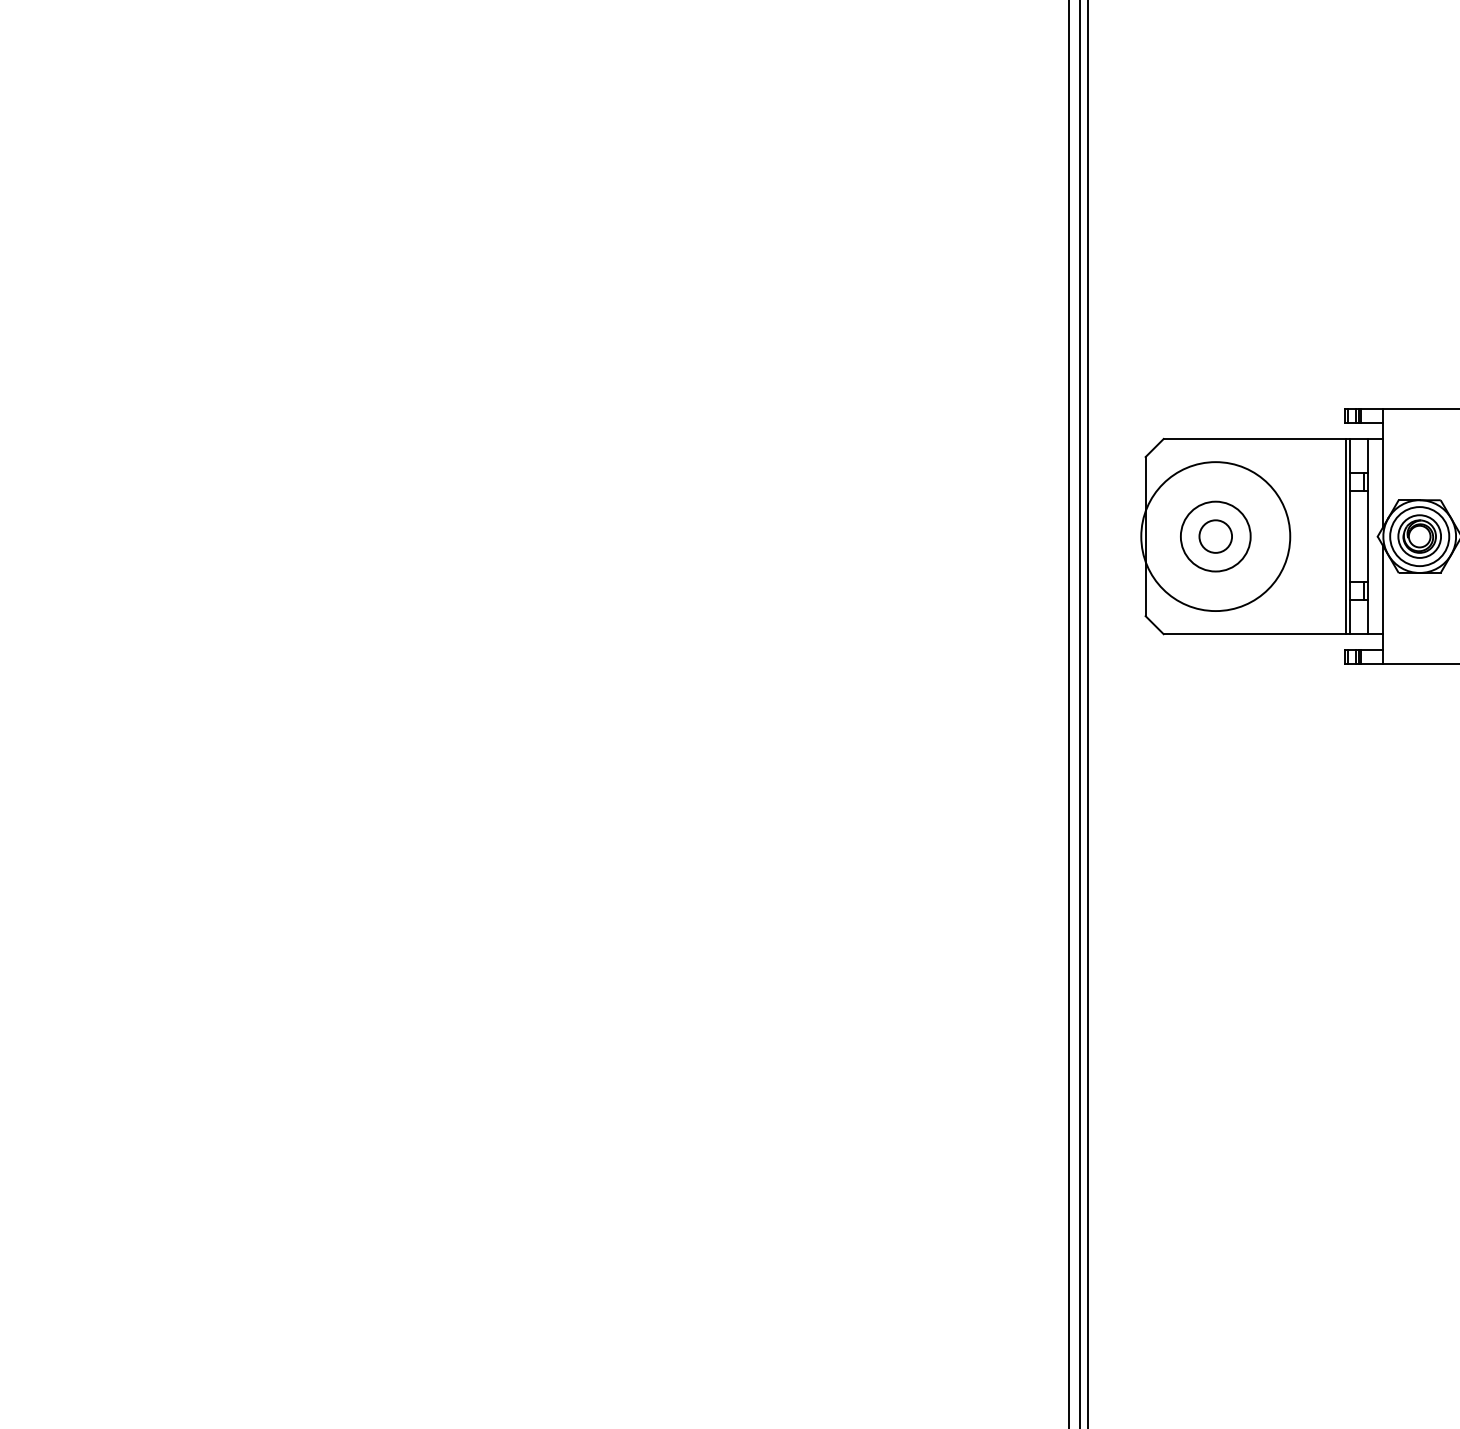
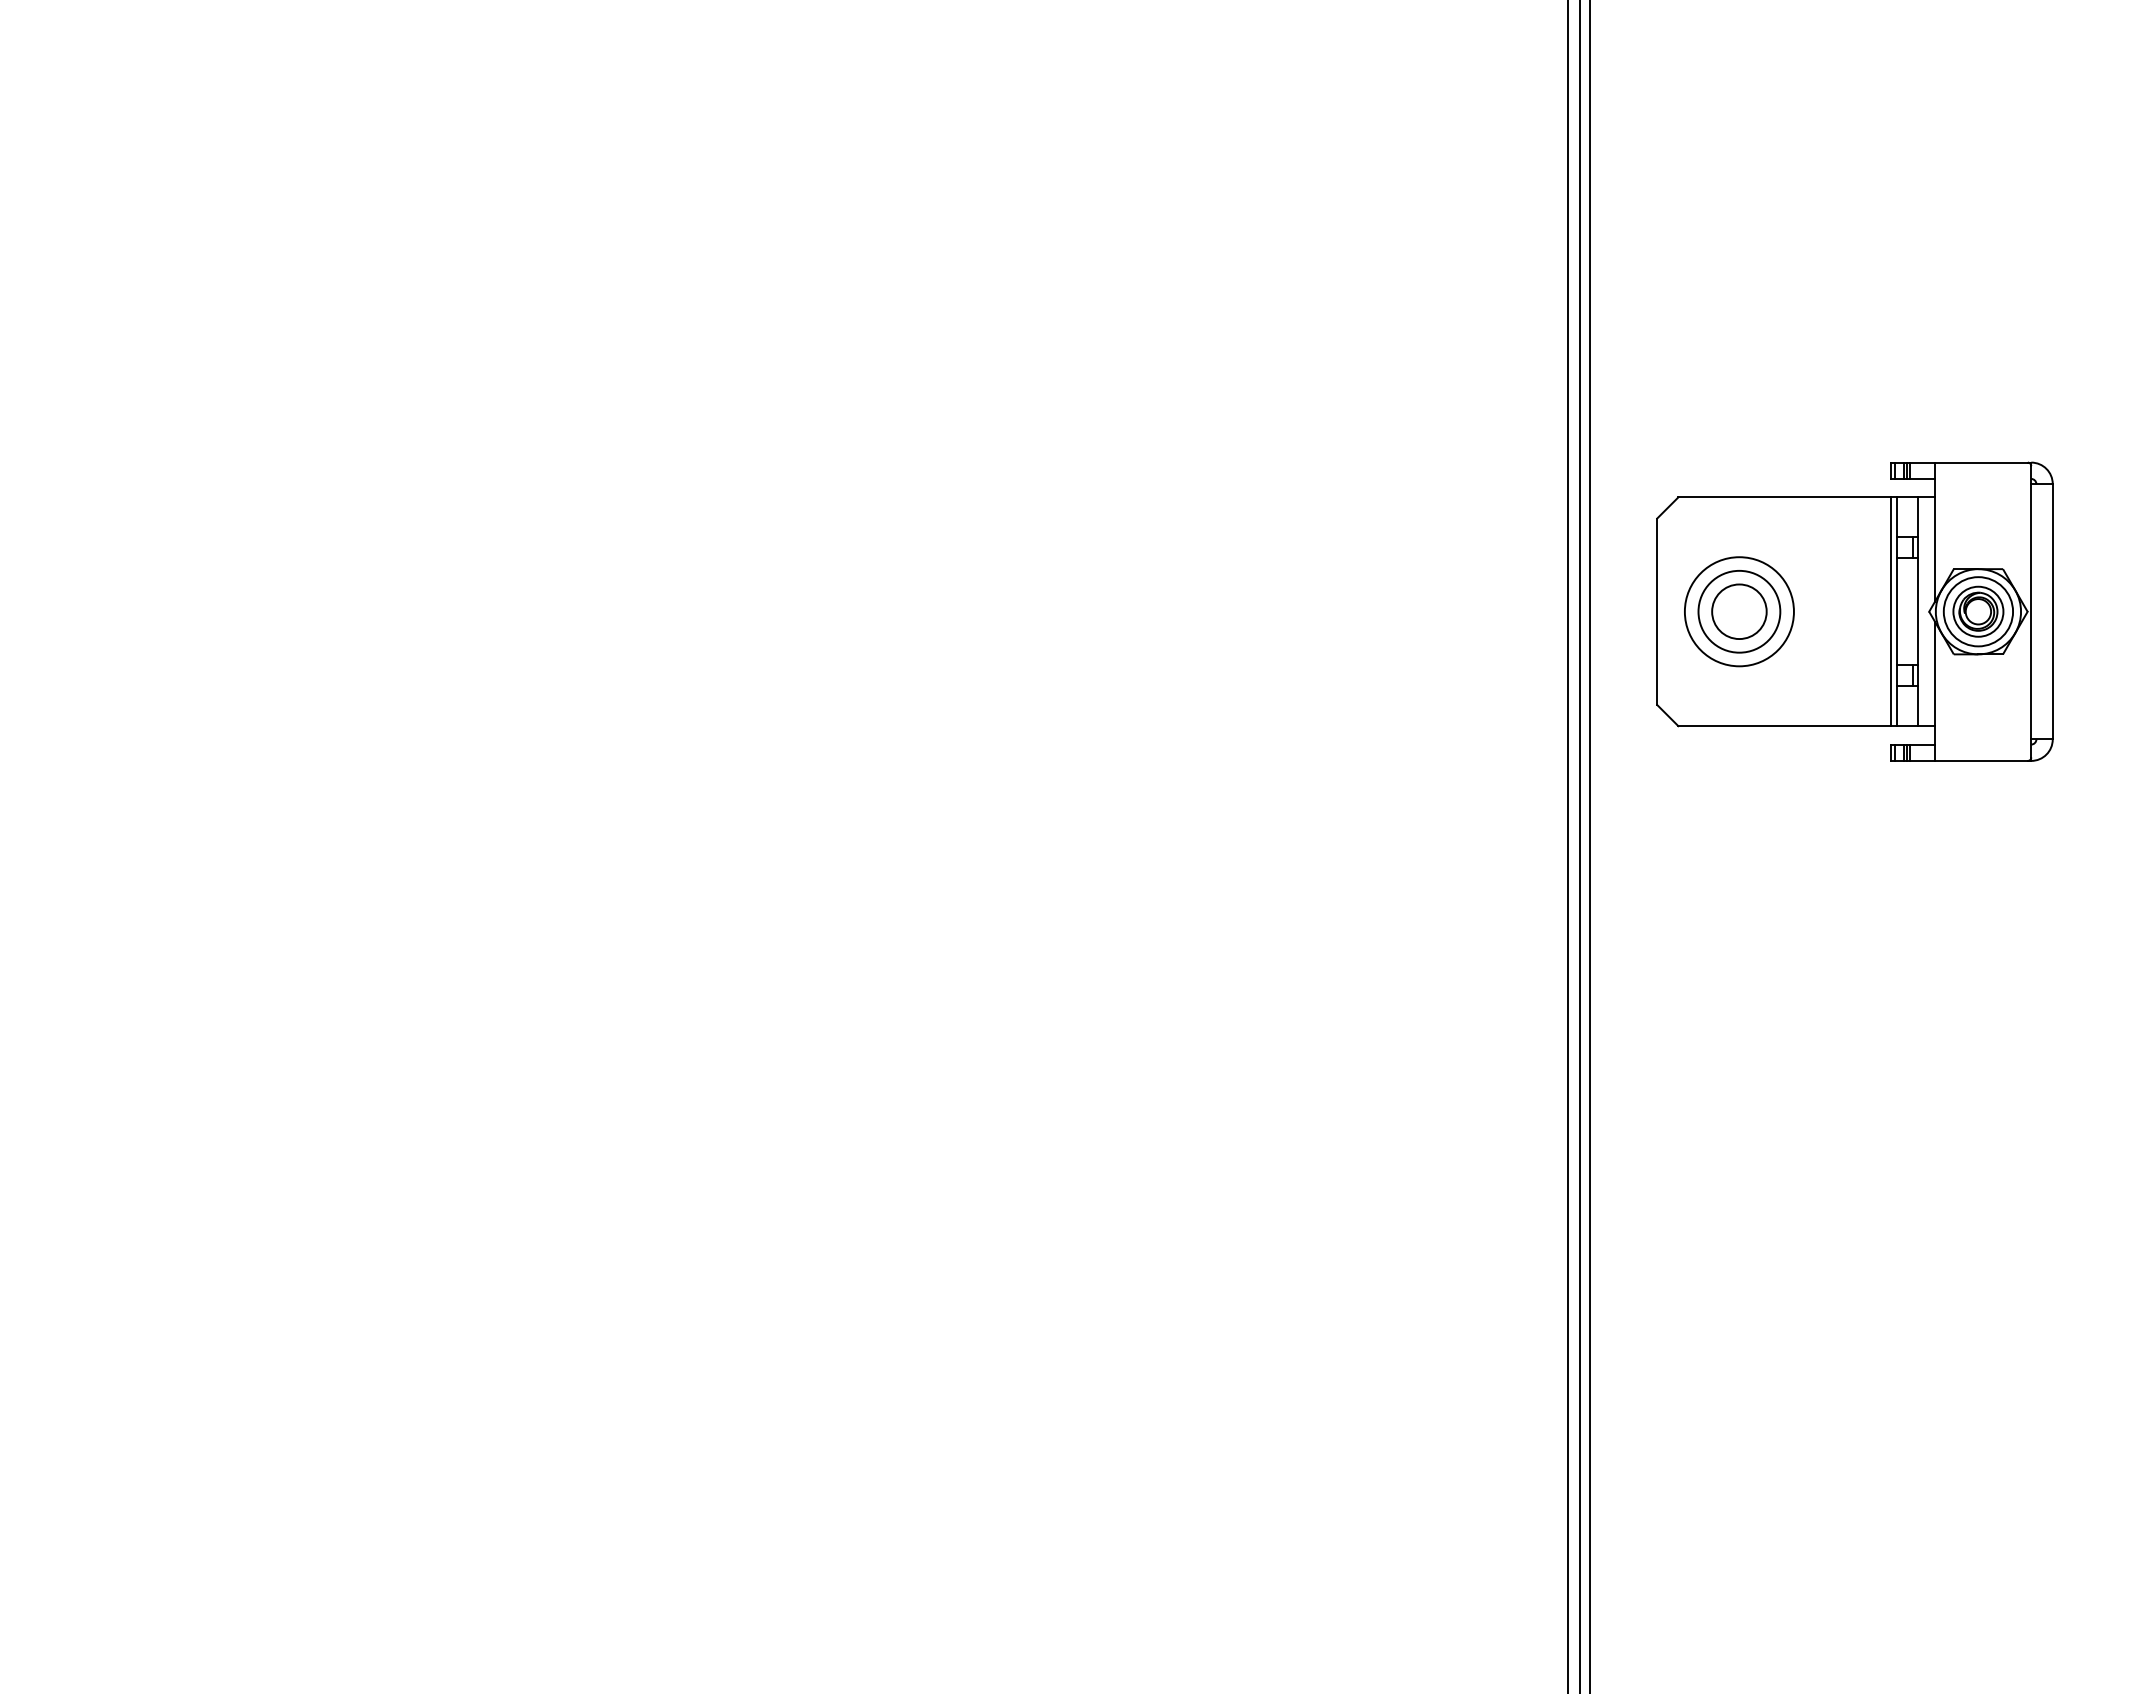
circle: (1214, 536) -> (1738, 611), size x0.62
circle: (1215, 536) -> (1739, 611), size x1.43

